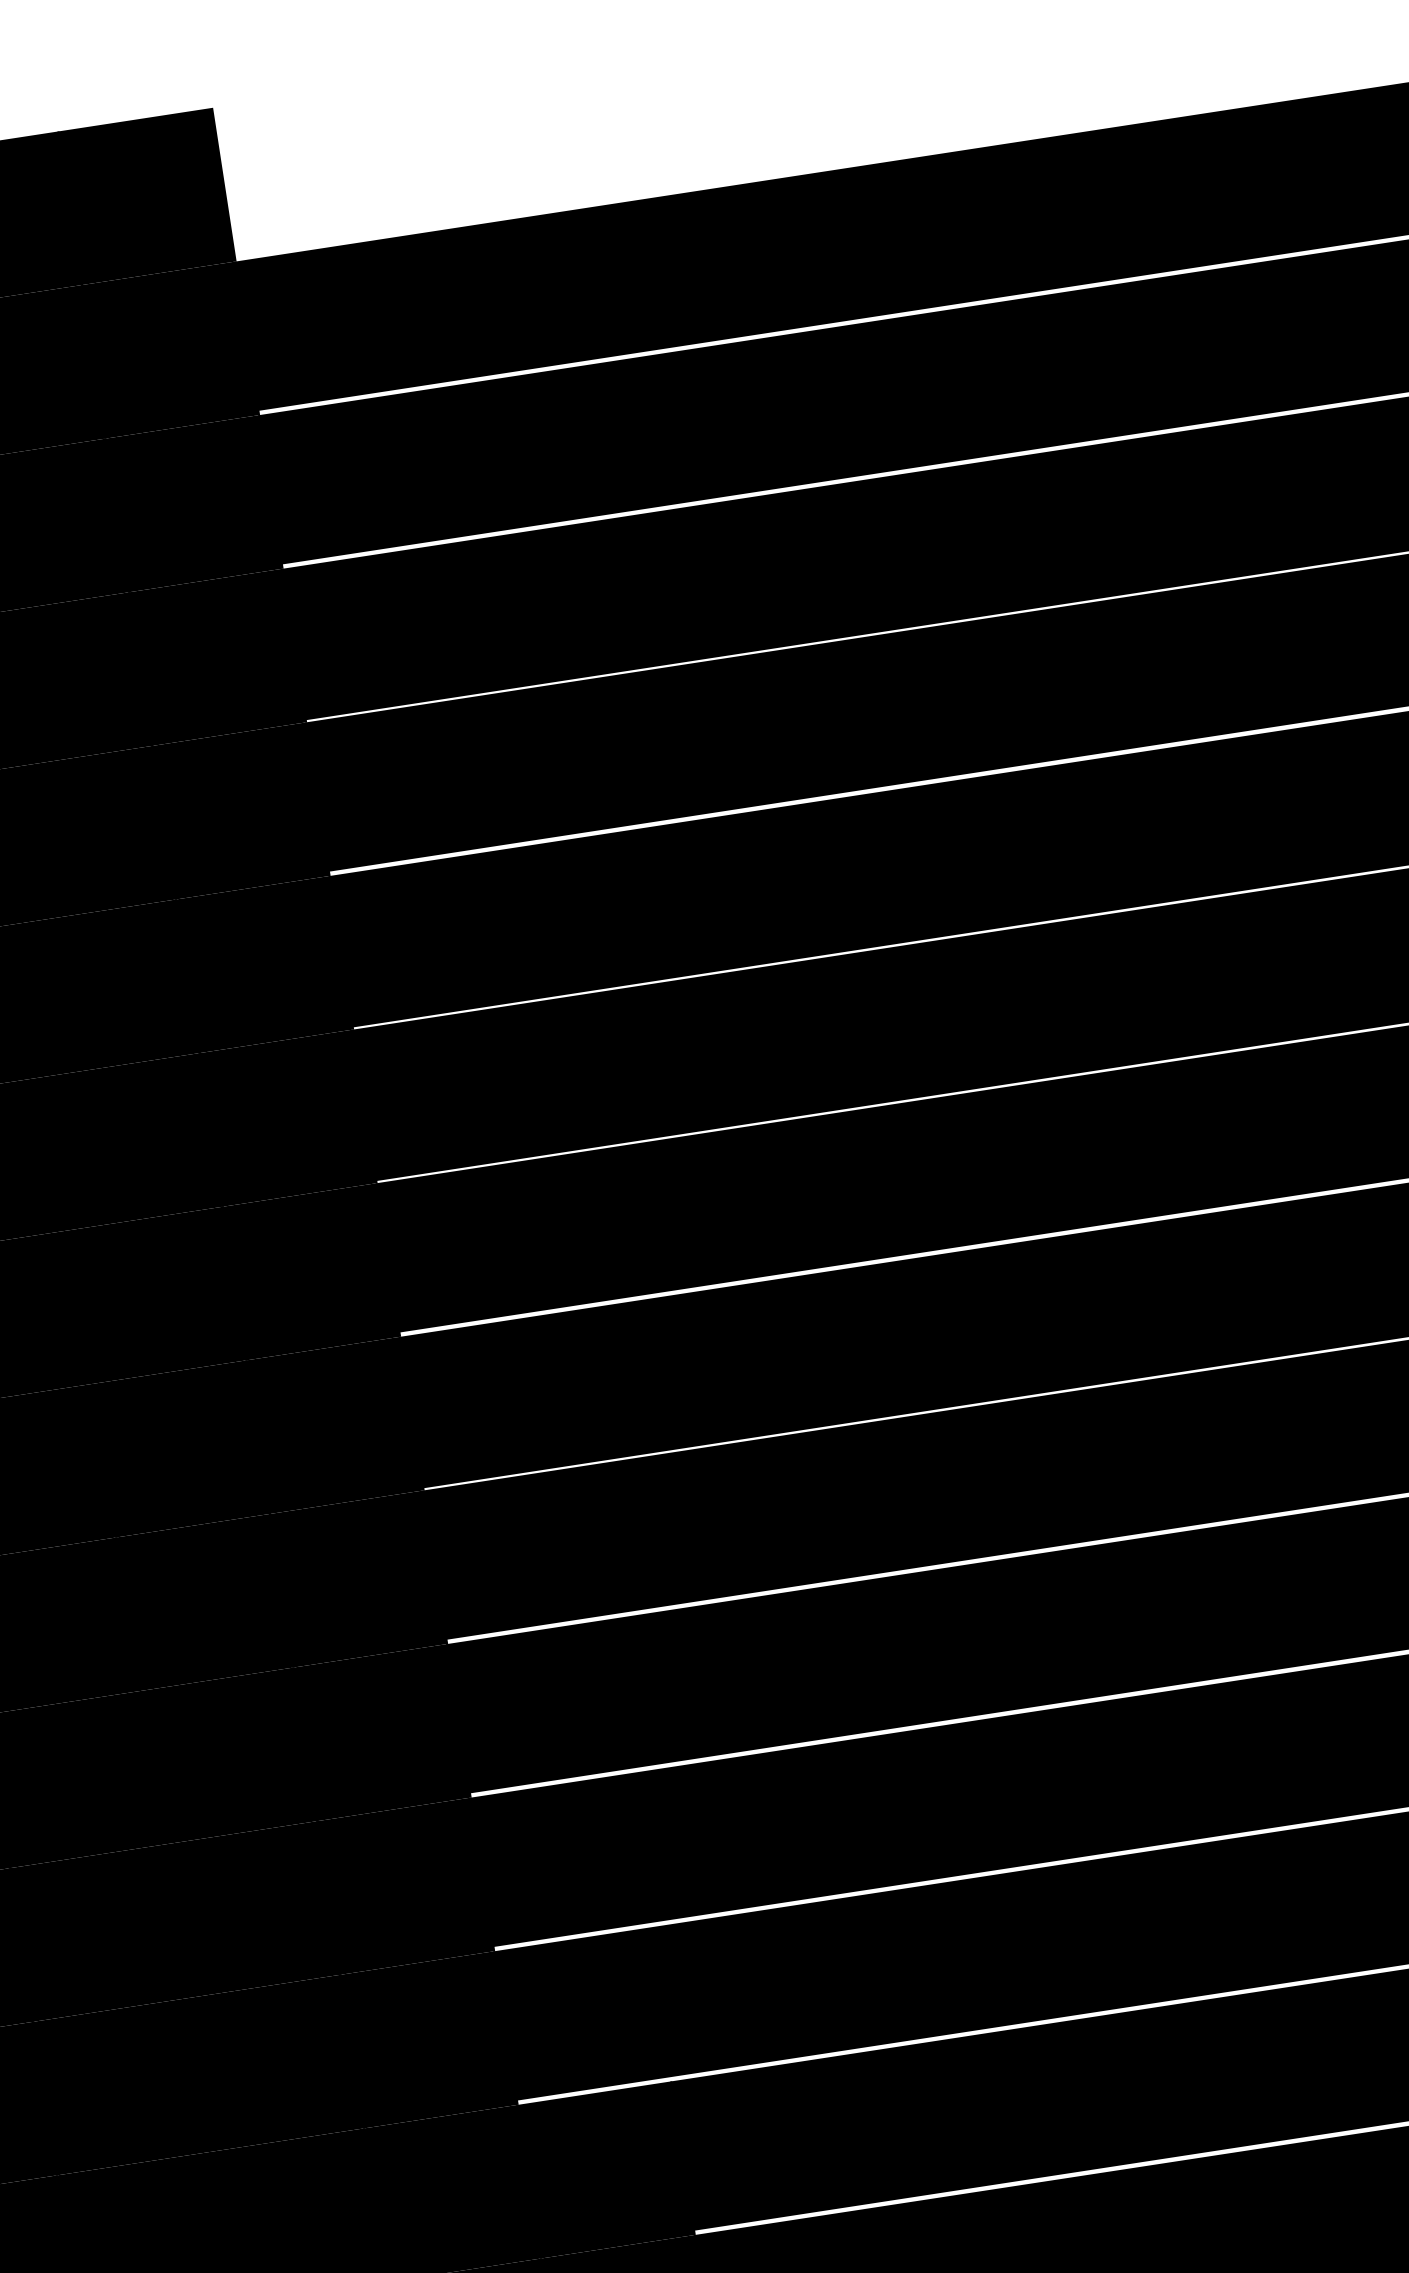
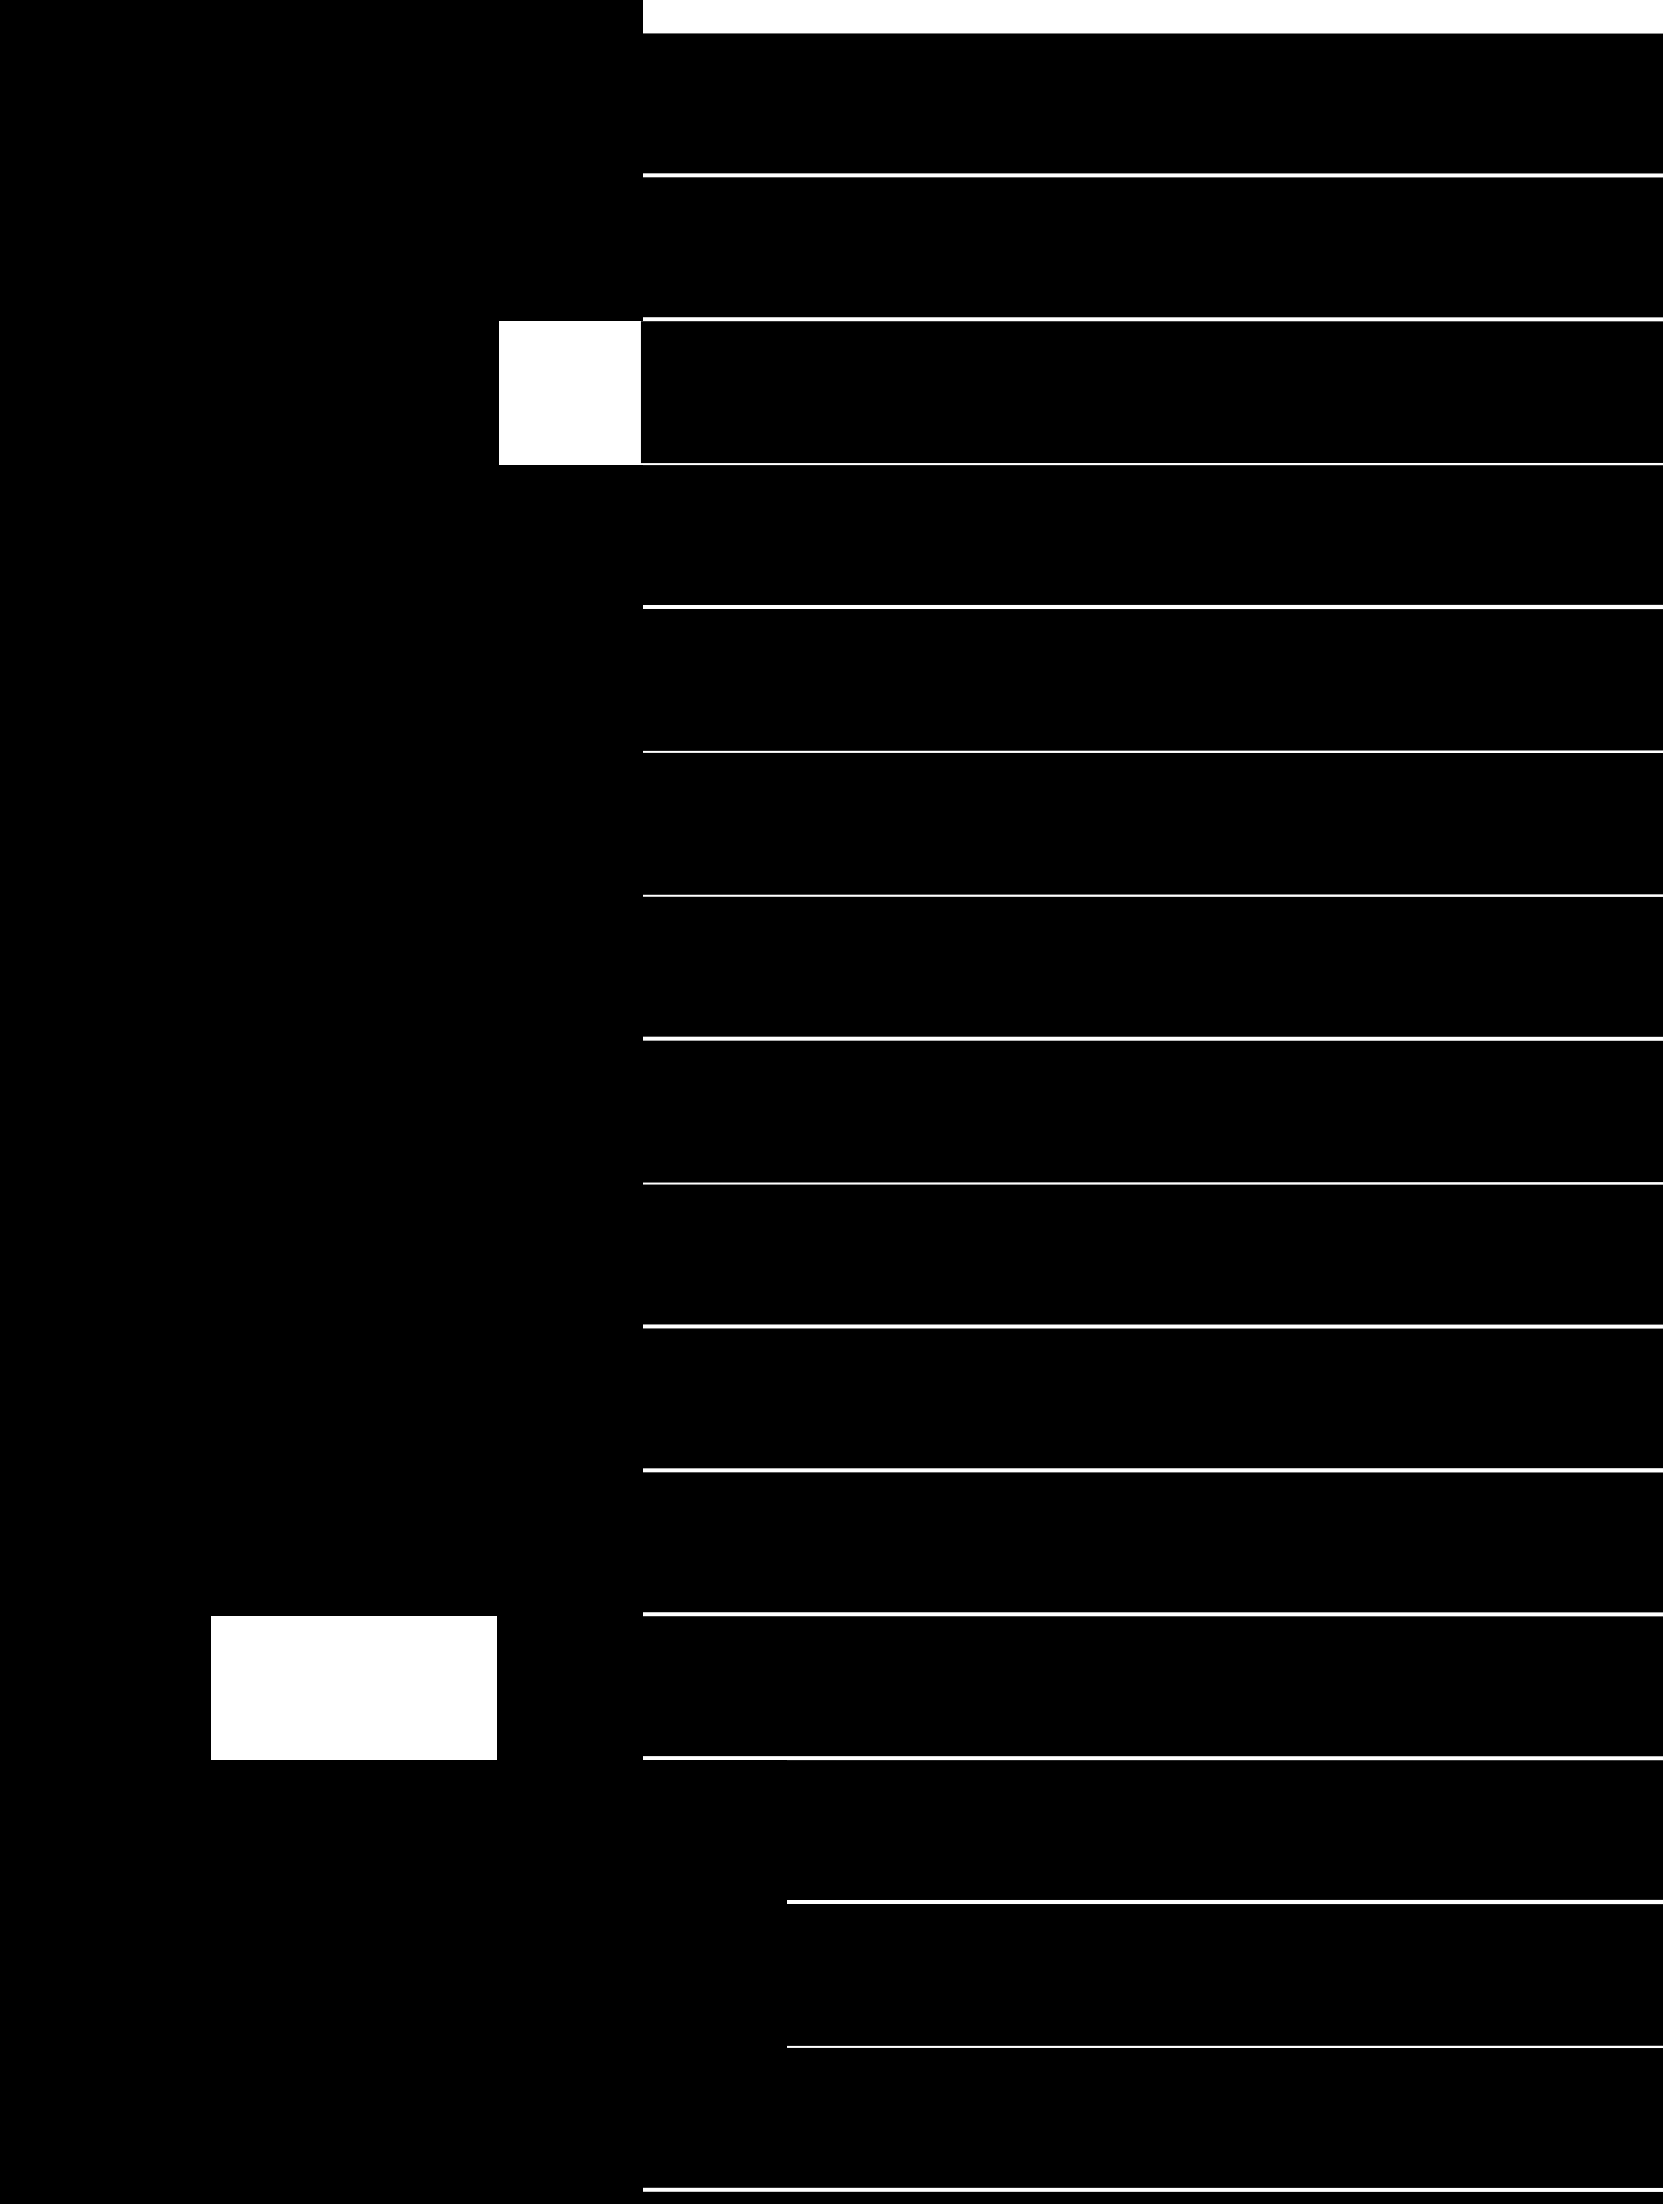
fill: (217, 657) -> (569, 393), removed
fill: (199, 2075) -> (354, 1688), removed

